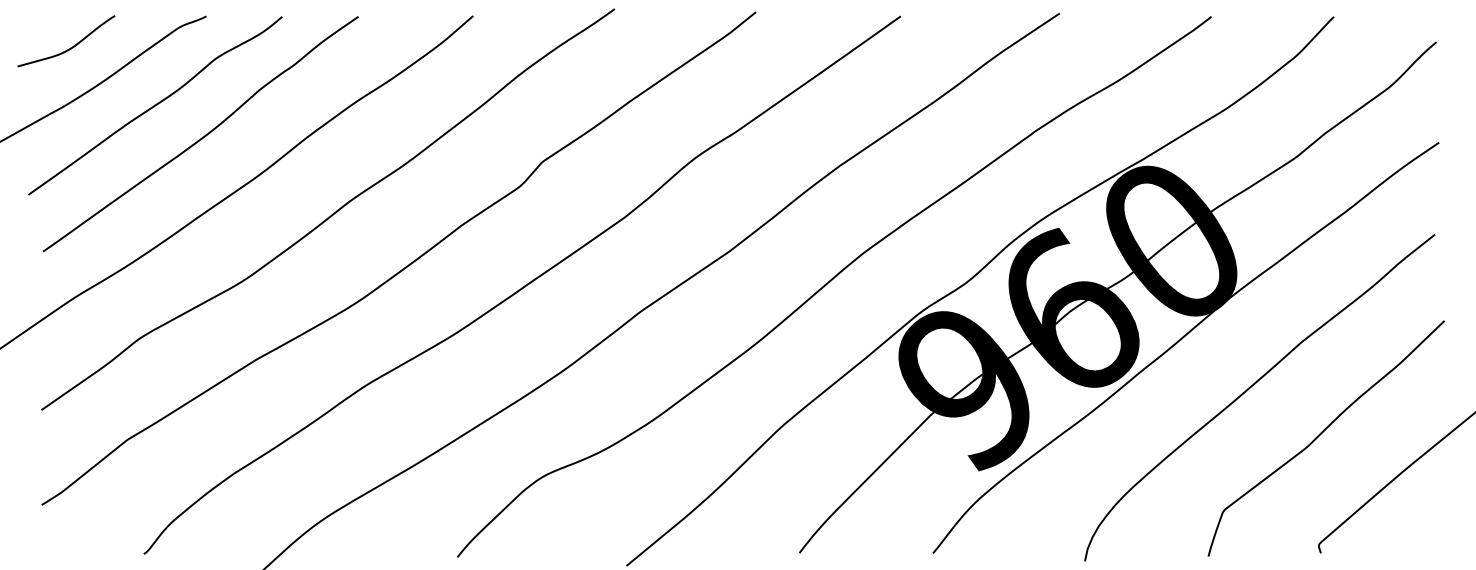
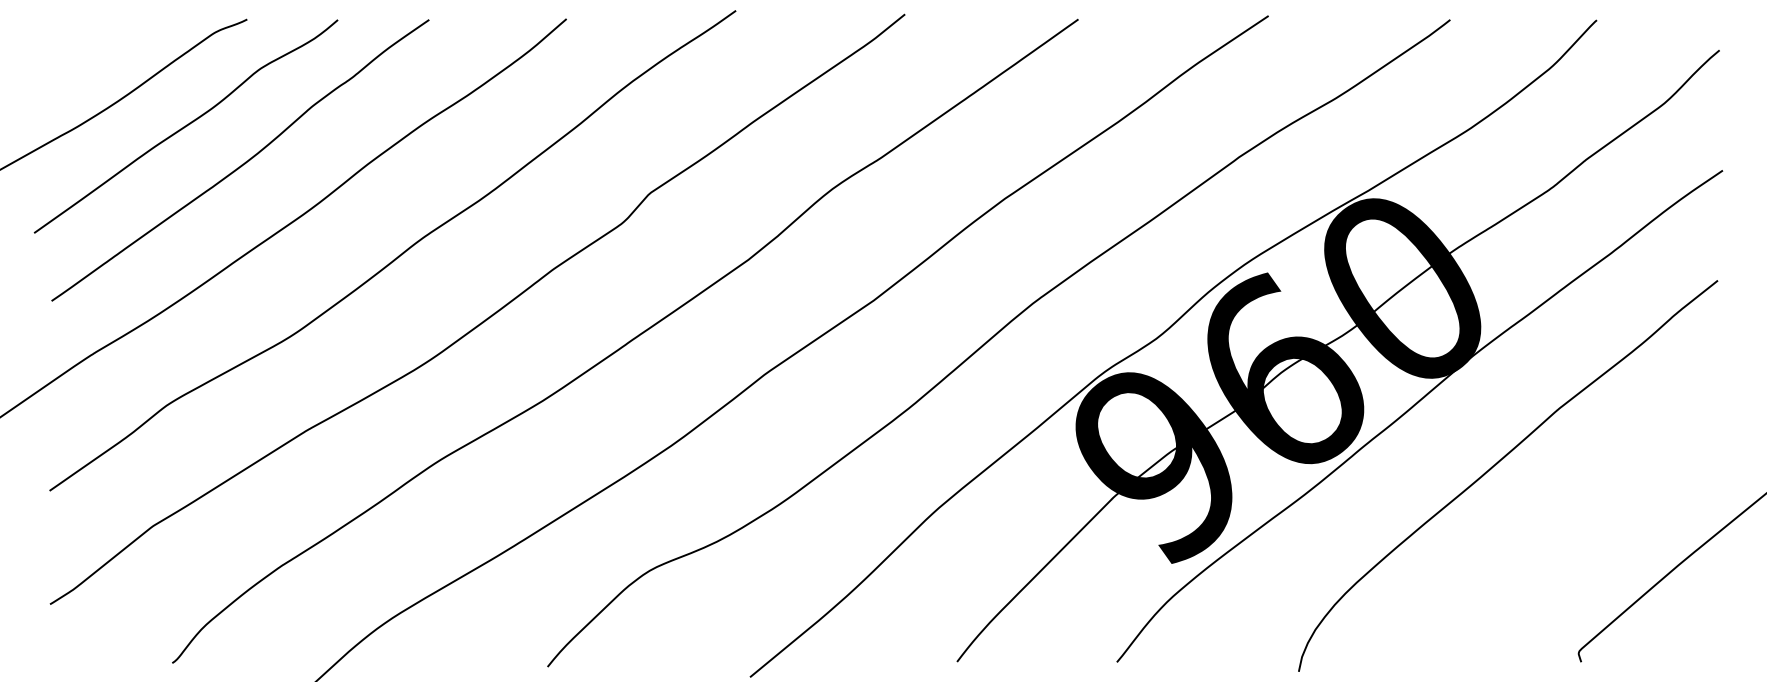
curve: (70, 47) -> (84, 56), removed
curve: (1321, 434) -> (1581, 519), removed

